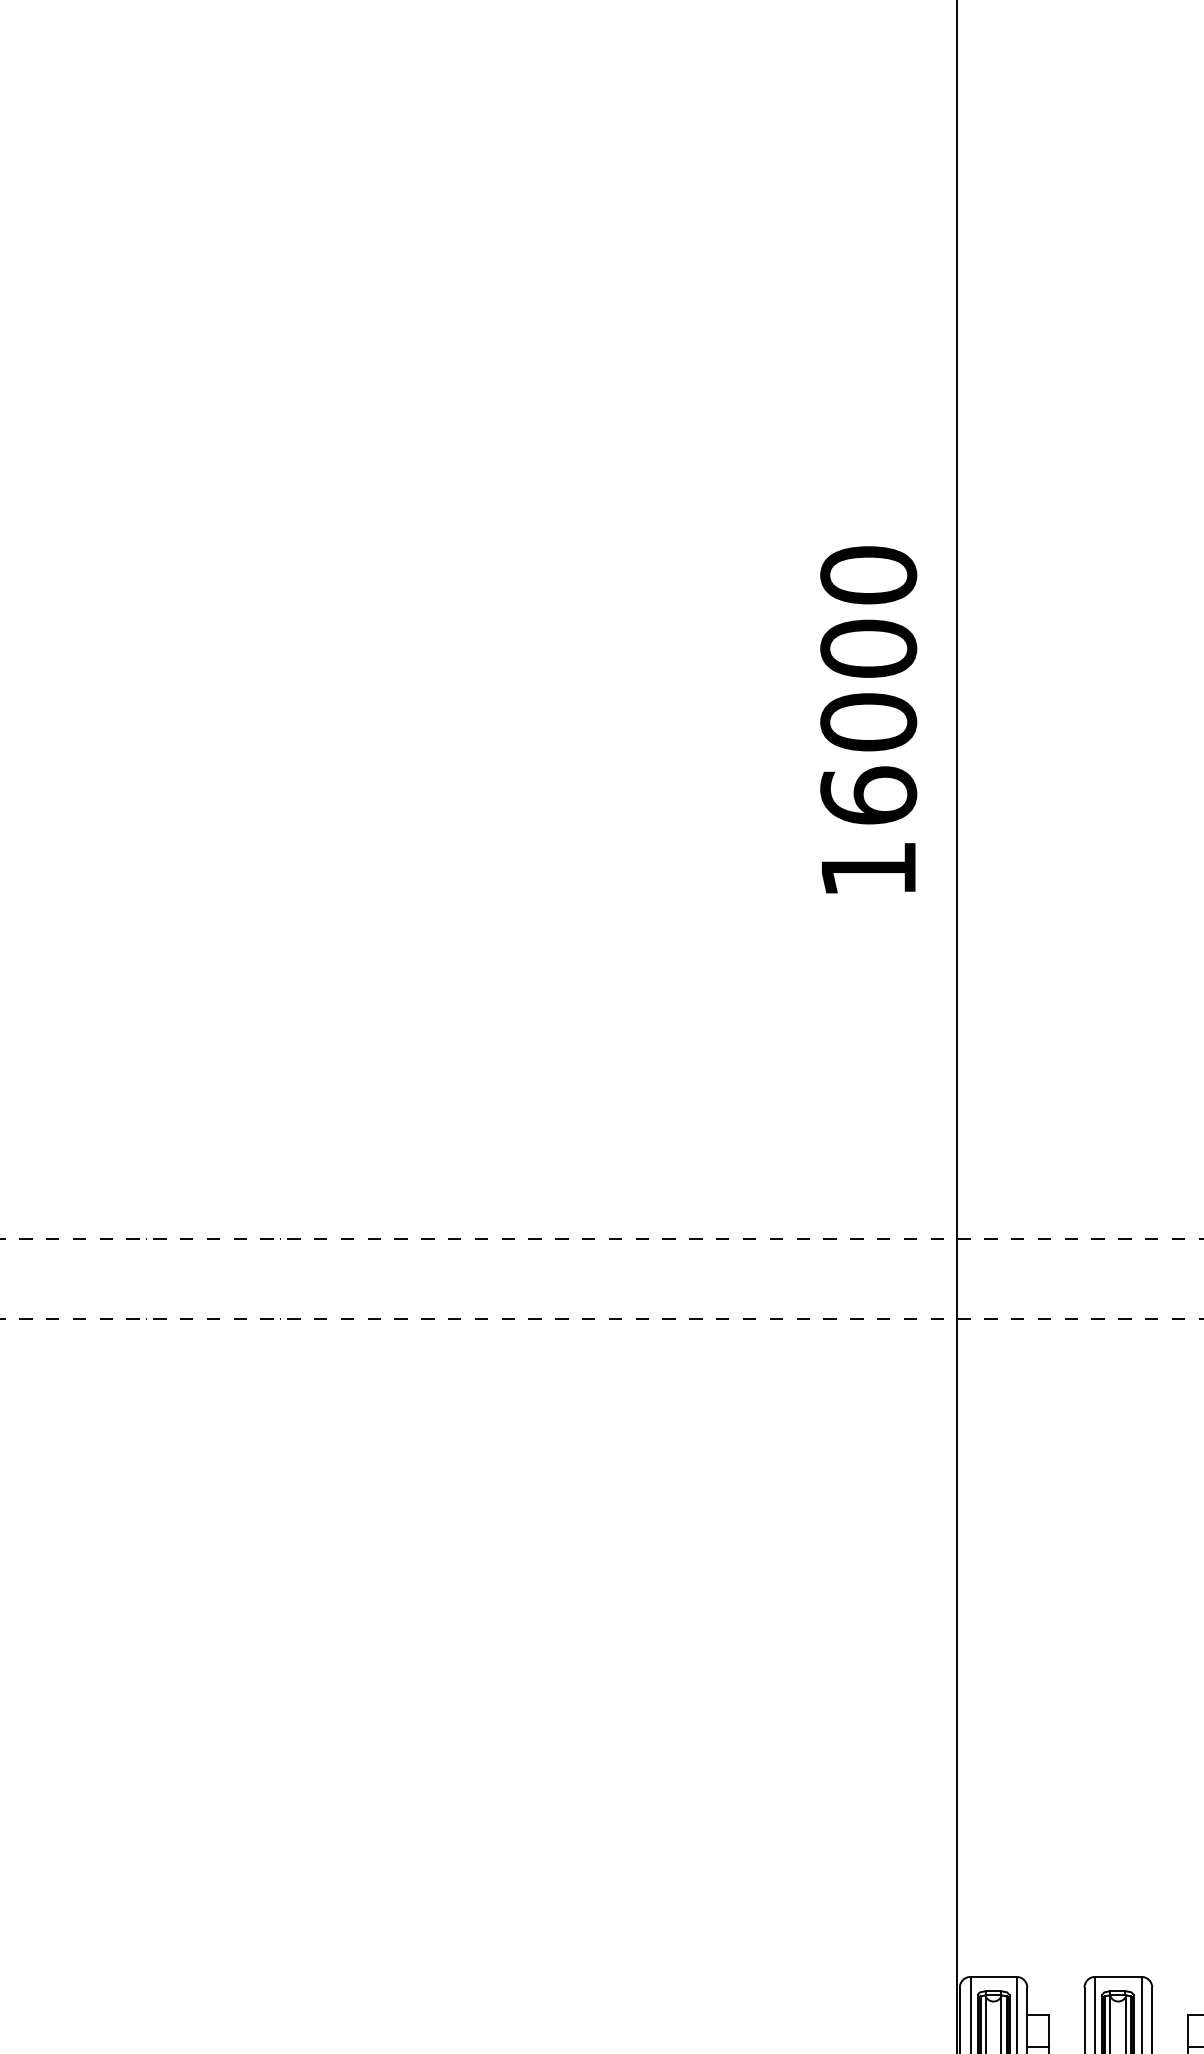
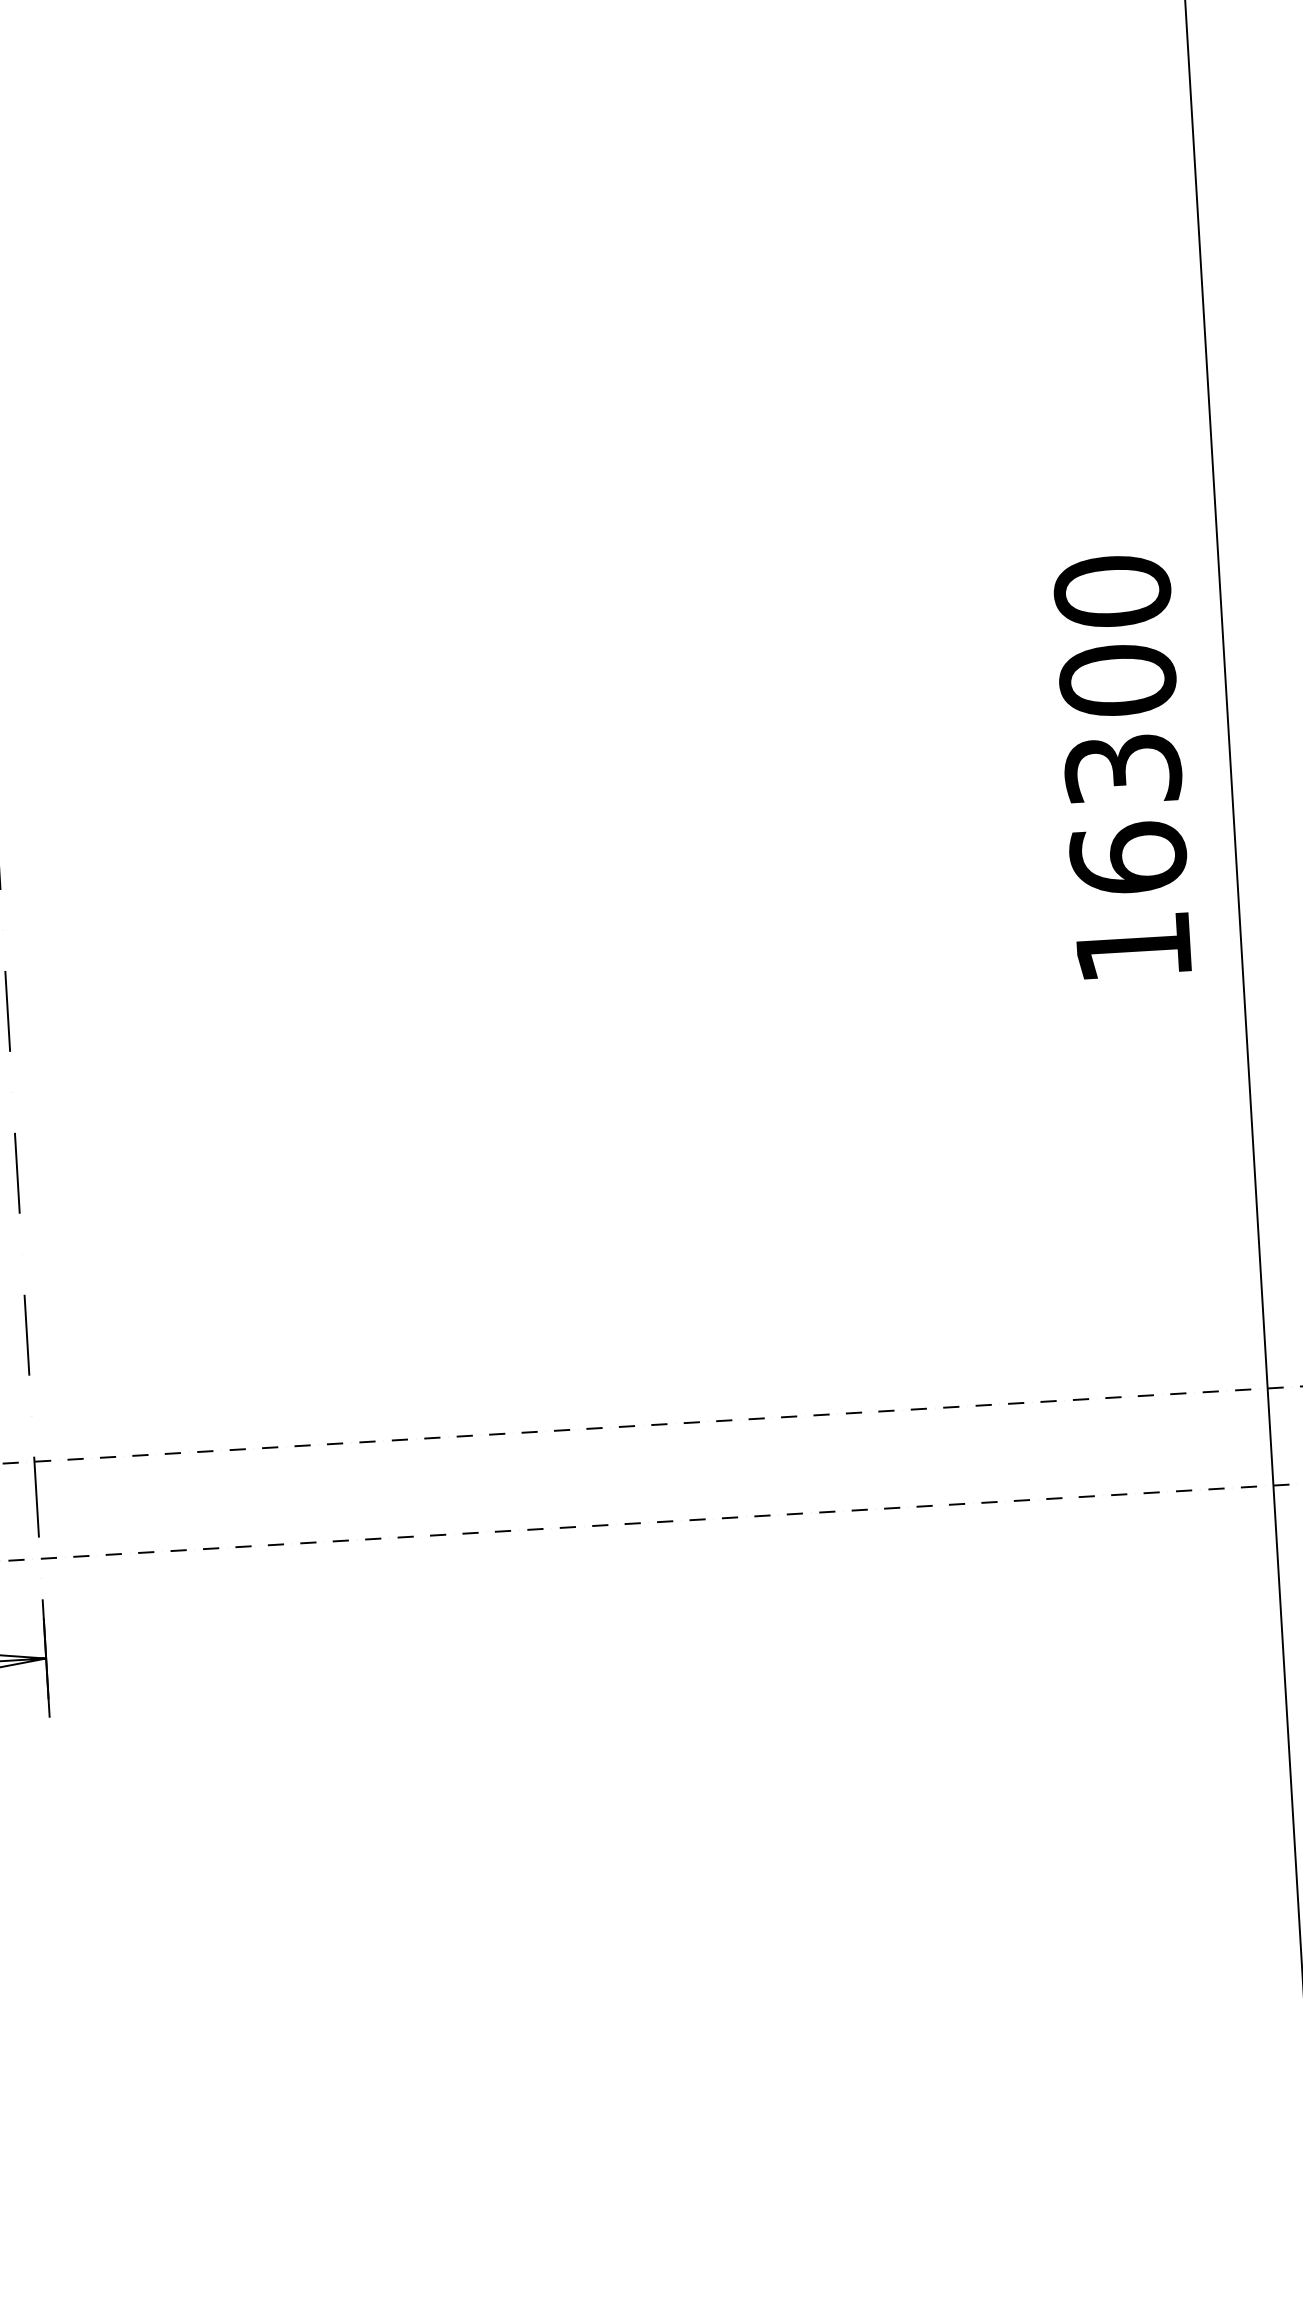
text: (868, 722) -> (1122, 769), 16000 -> 16300

